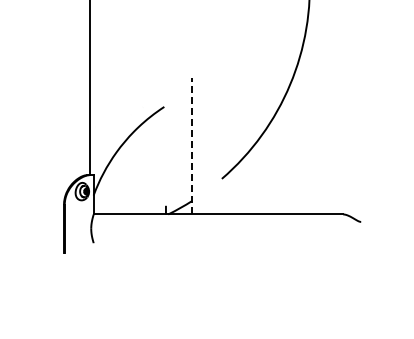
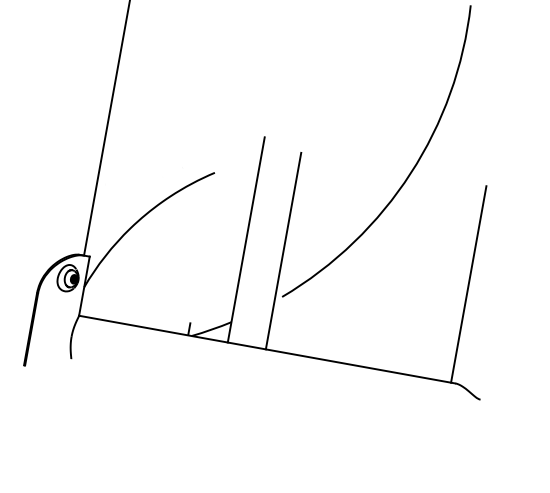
line: (192, 145) -> (246, 238), dashed -> solid
line: (217, 149) -> (283, 251), added
line: (340, 149) -> (469, 284), added

